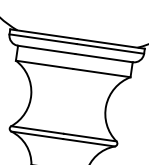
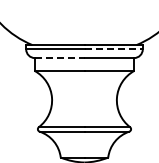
line: (111, 49) -> (114, 49), solid -> dashed
line: (46, 50) -> (59, 58), solid -> dashed

